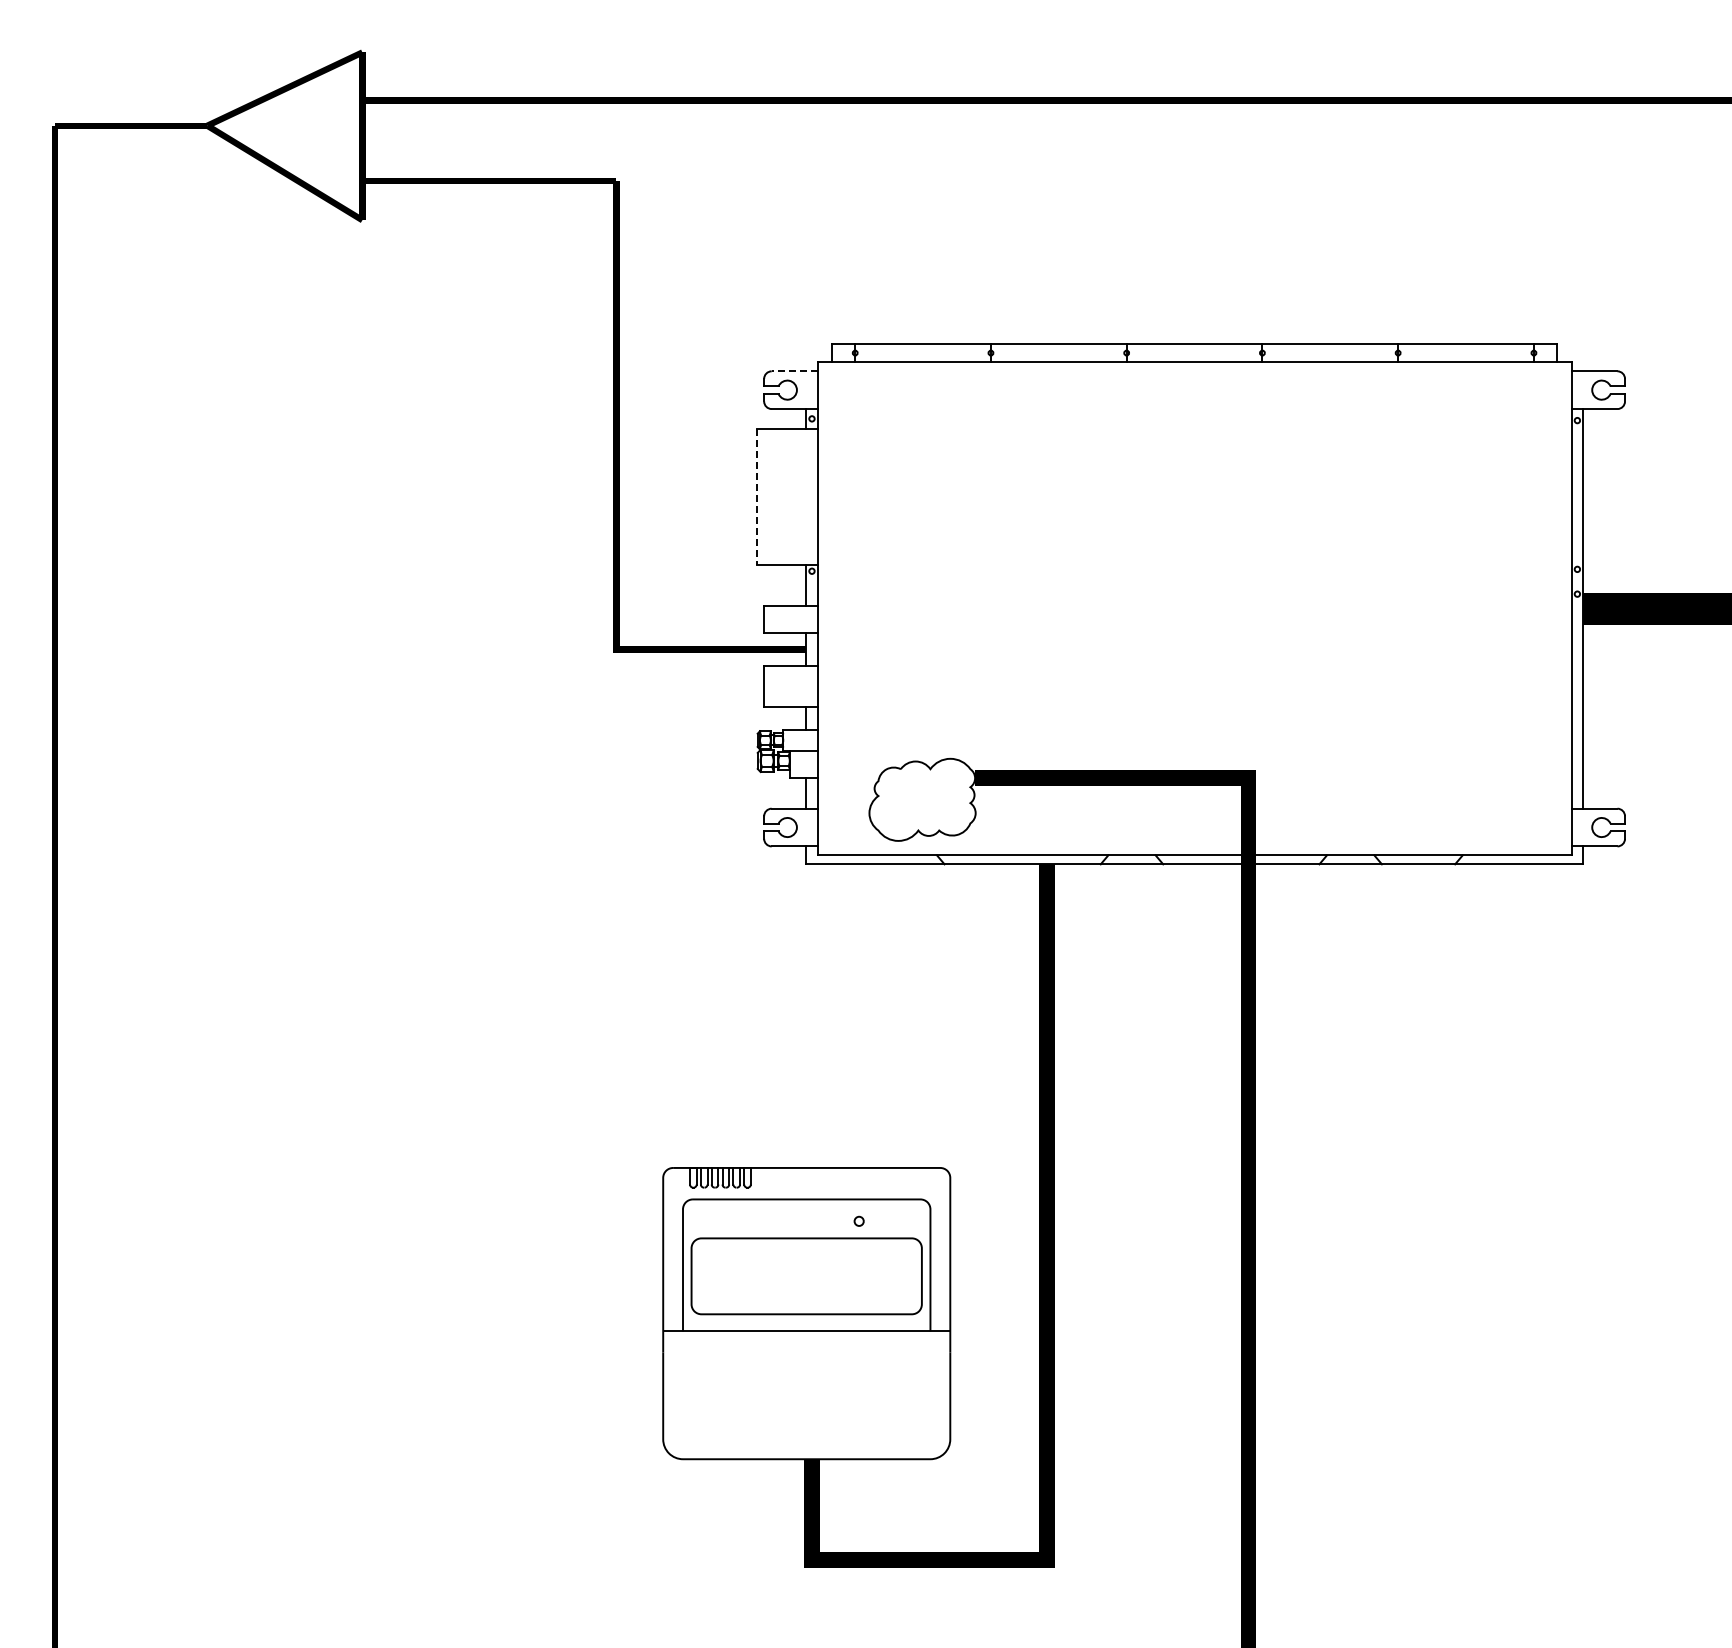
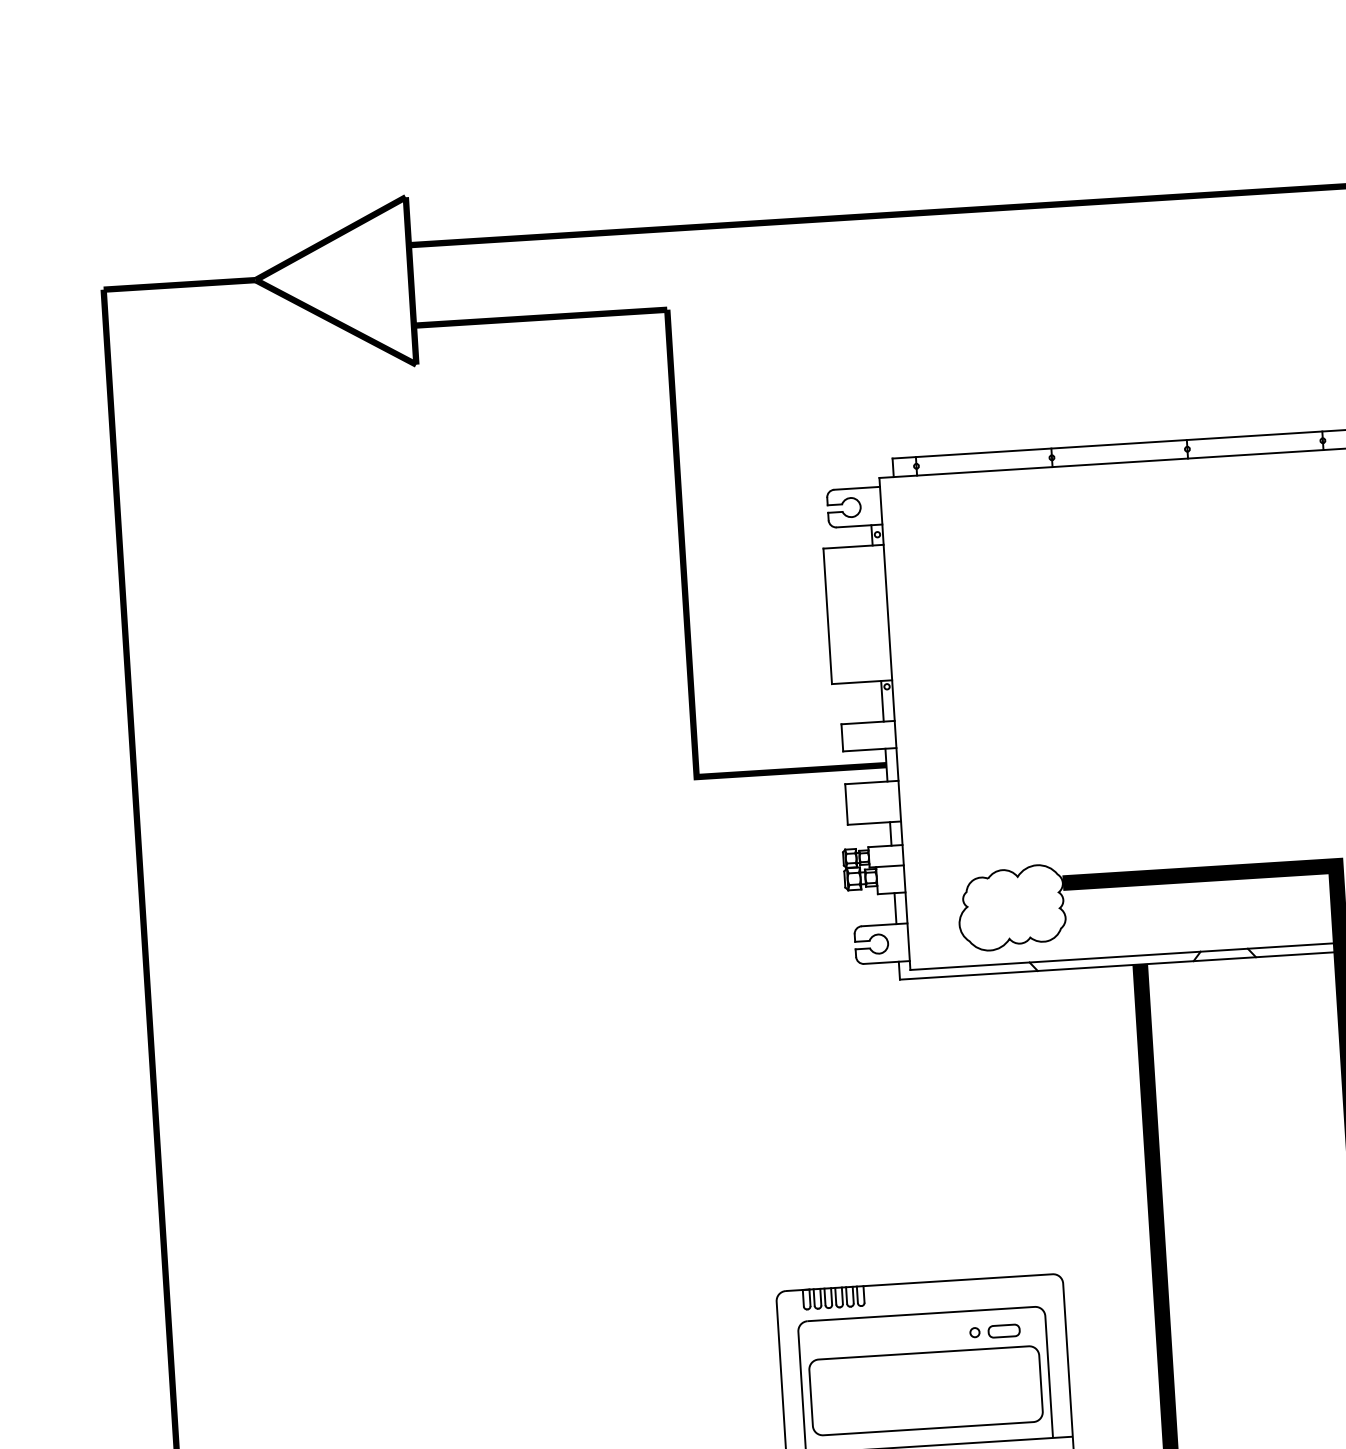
line: (794, 371) -> (857, 488), dashed -> solid
line: (757, 497) -> (828, 616), dashed -> solid
part: (888, 1221) -> (1004, 1330), added

